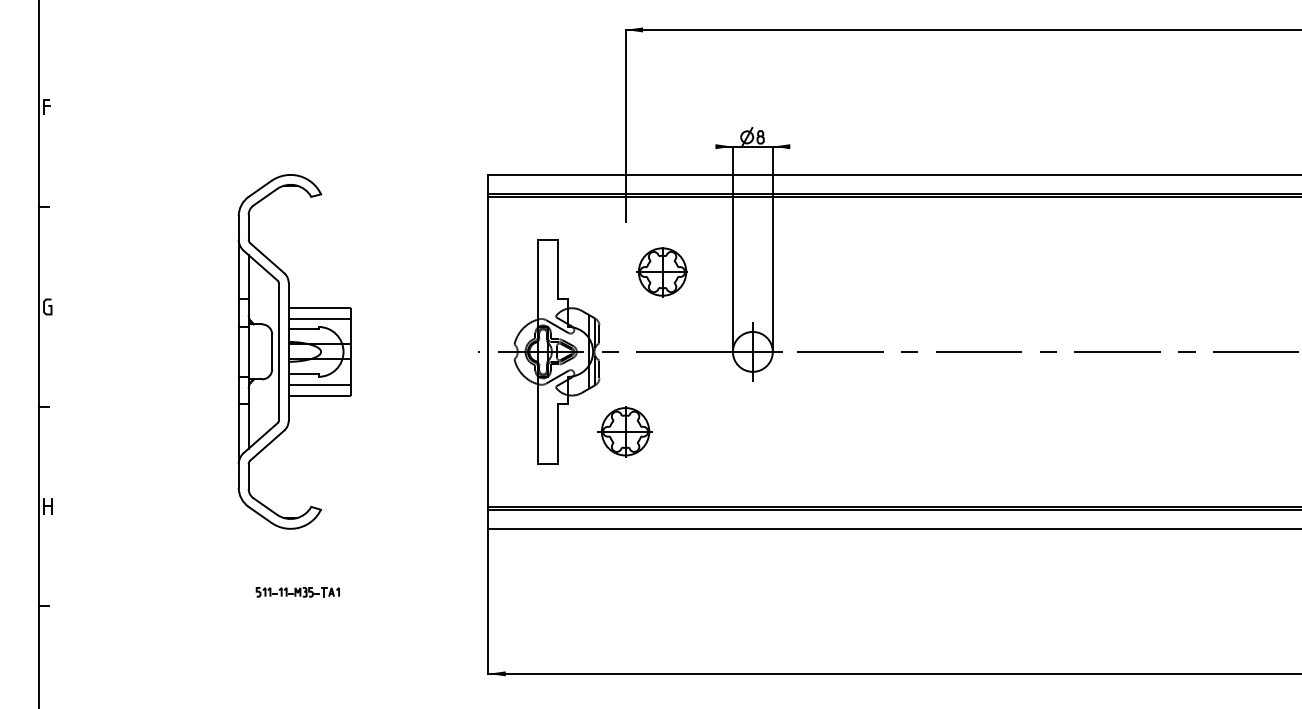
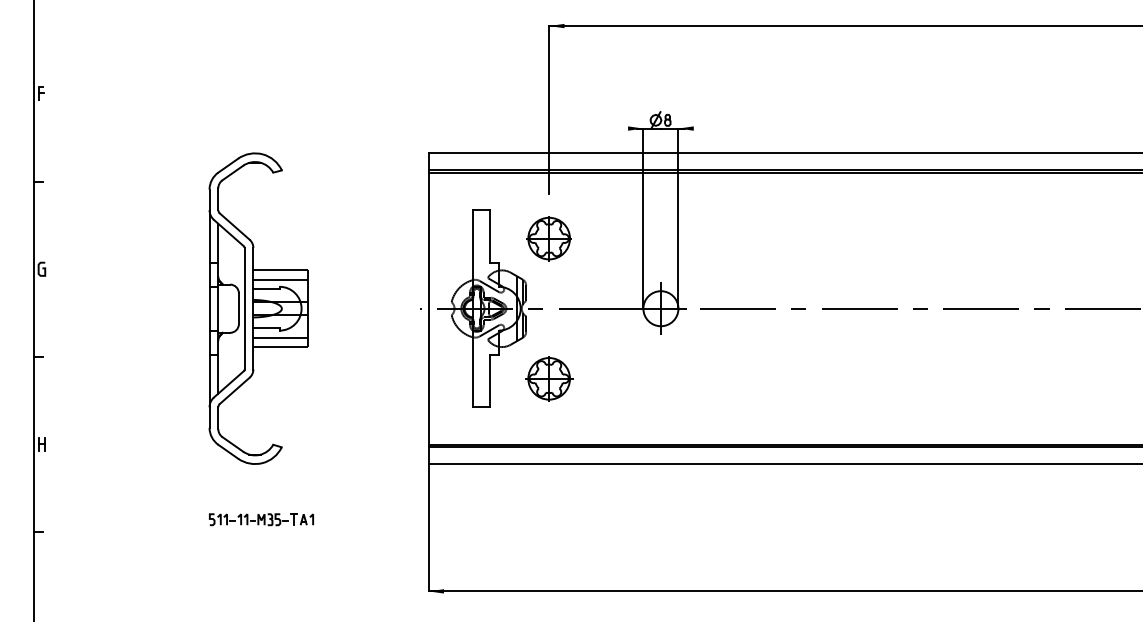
part: (661, 272) -> (548, 239), moved
part: (297, 592) -> (261, 519), size x1.43

